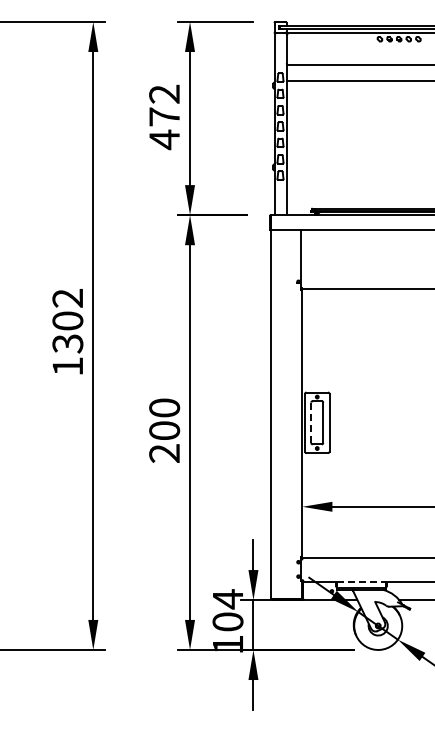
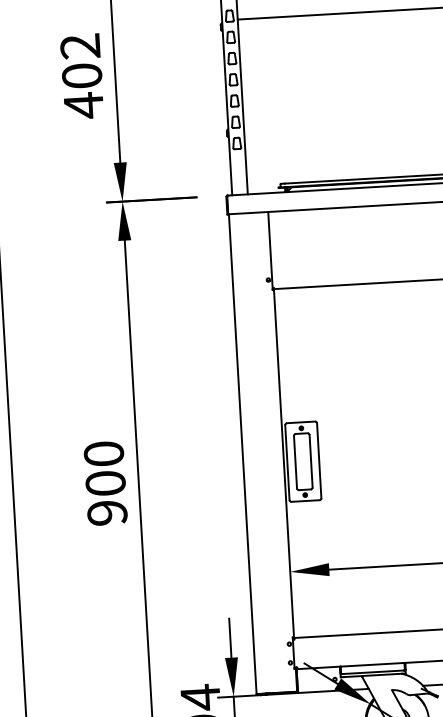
text: (164, 116) -> (81, 75), 472 -> 402
line: (311, 422) -> (295, 461), dashed -> solid
text: (164, 453) -> (107, 513), 200 -> 900
line: (361, 581) -> (372, 664), dashed -> solid

